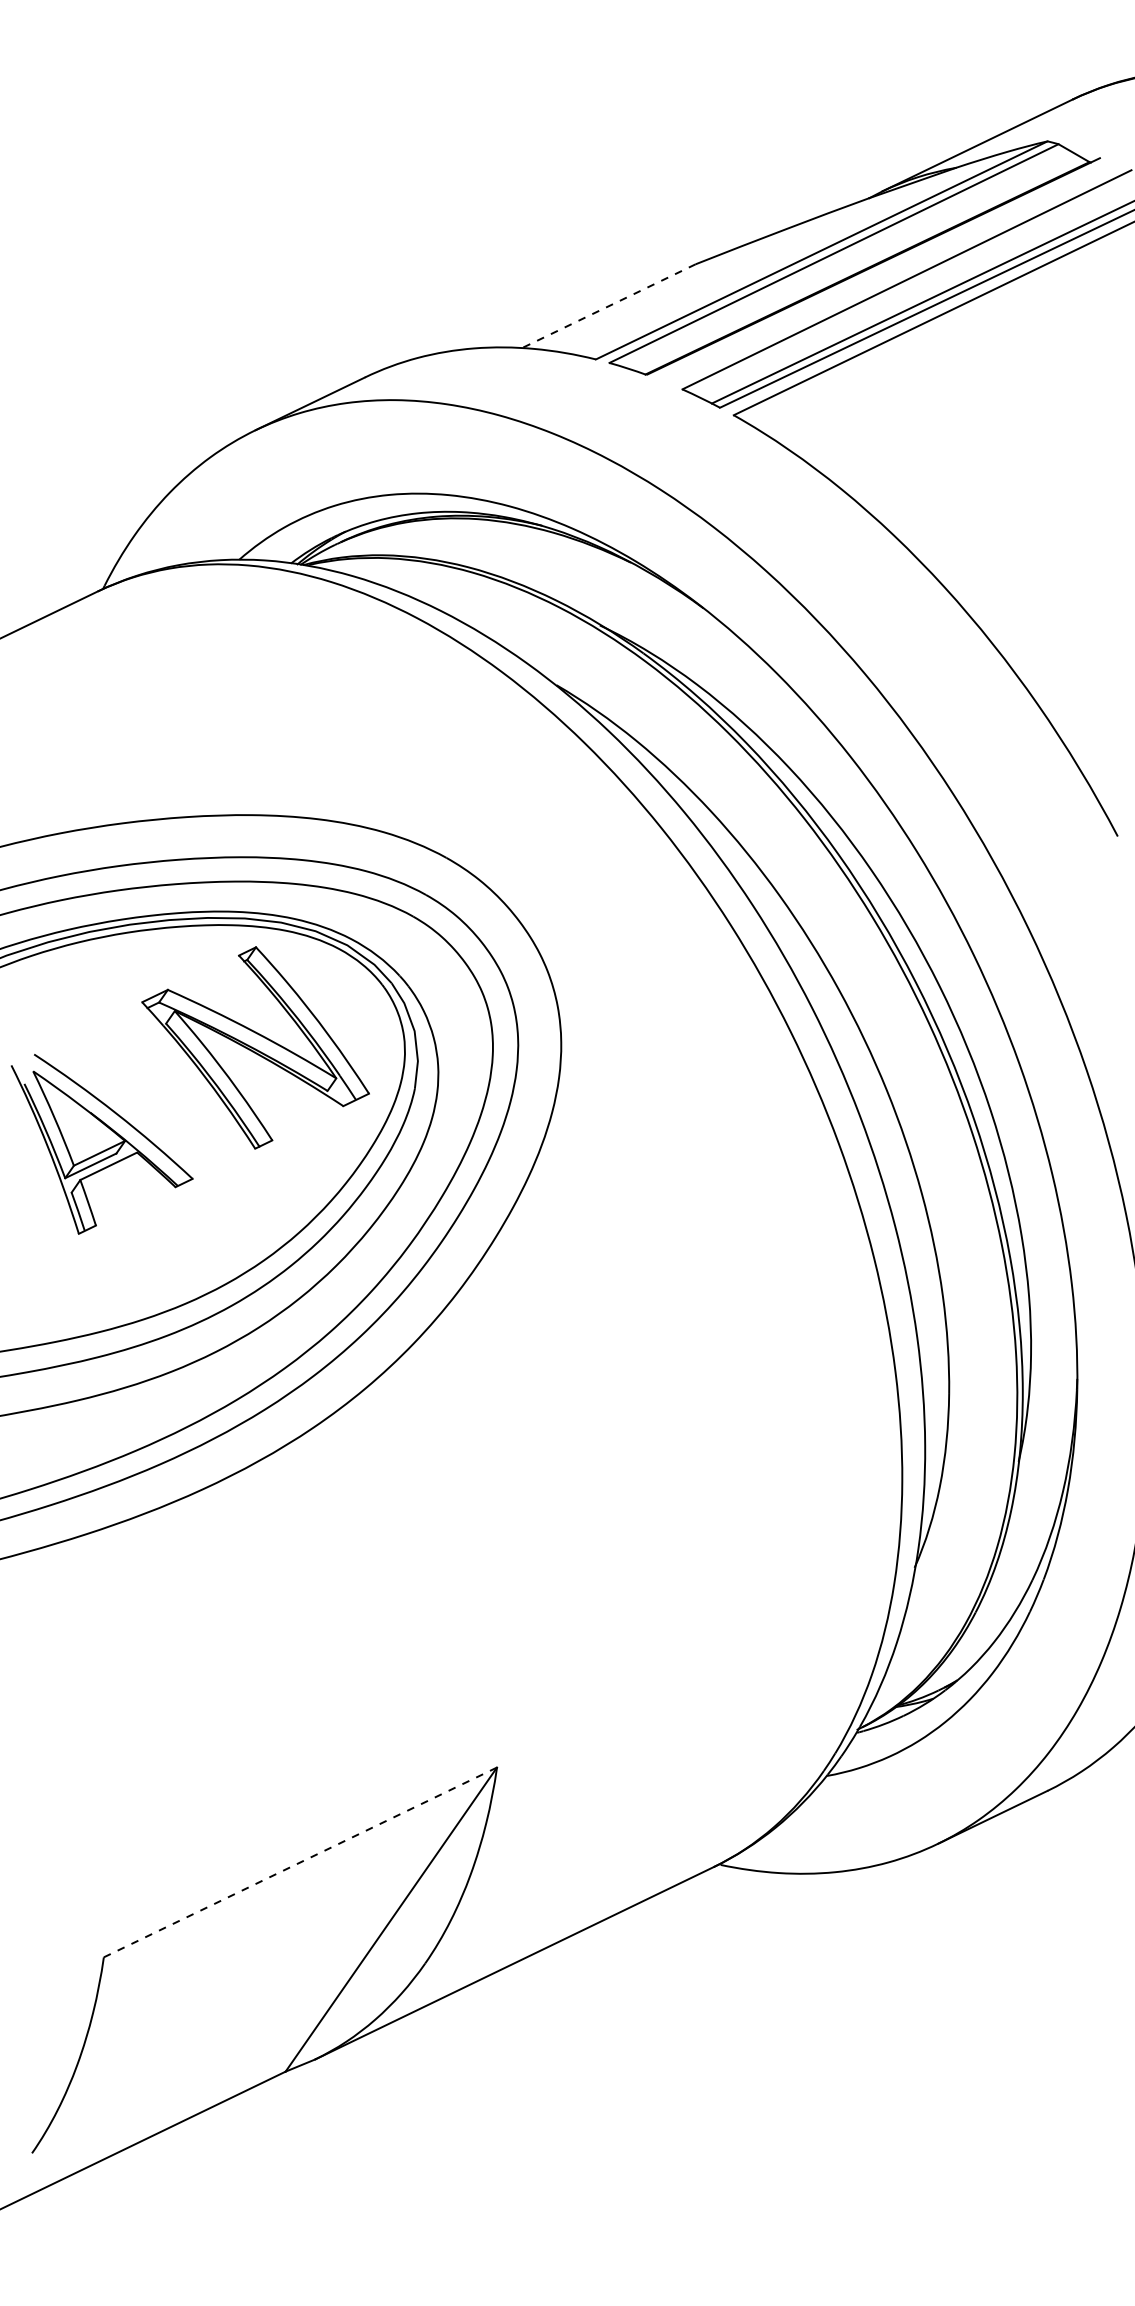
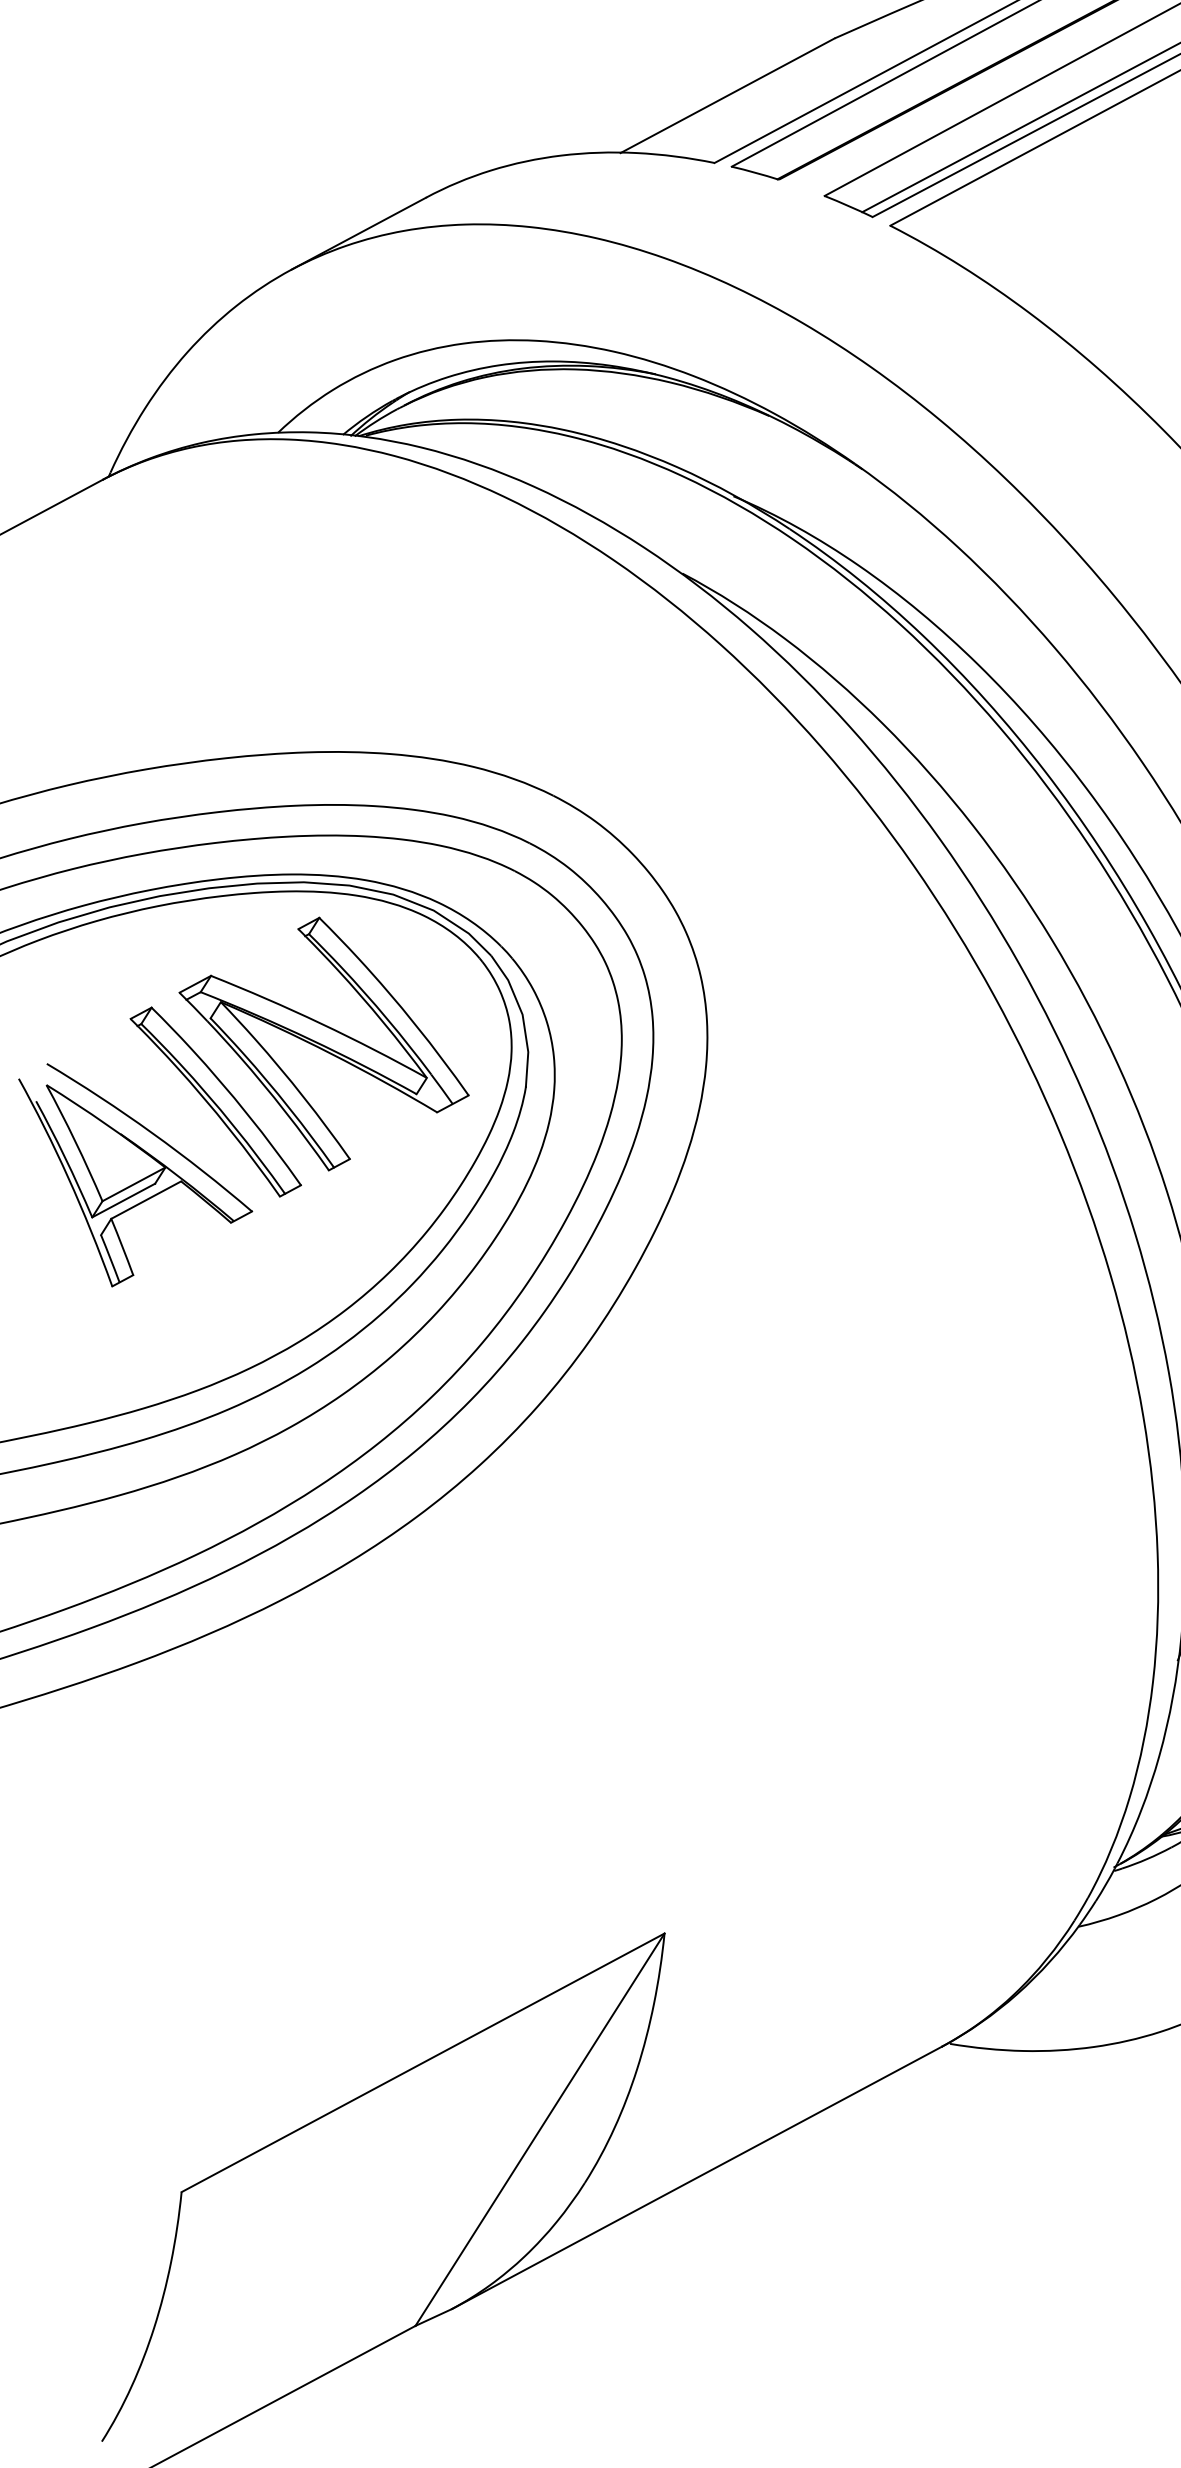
line: (608, 306) -> (727, 95), dashed -> solid
part: (167, 1090) -> (215, 1102), added
line: (300, 1862) -> (423, 2062), dashed -> solid

